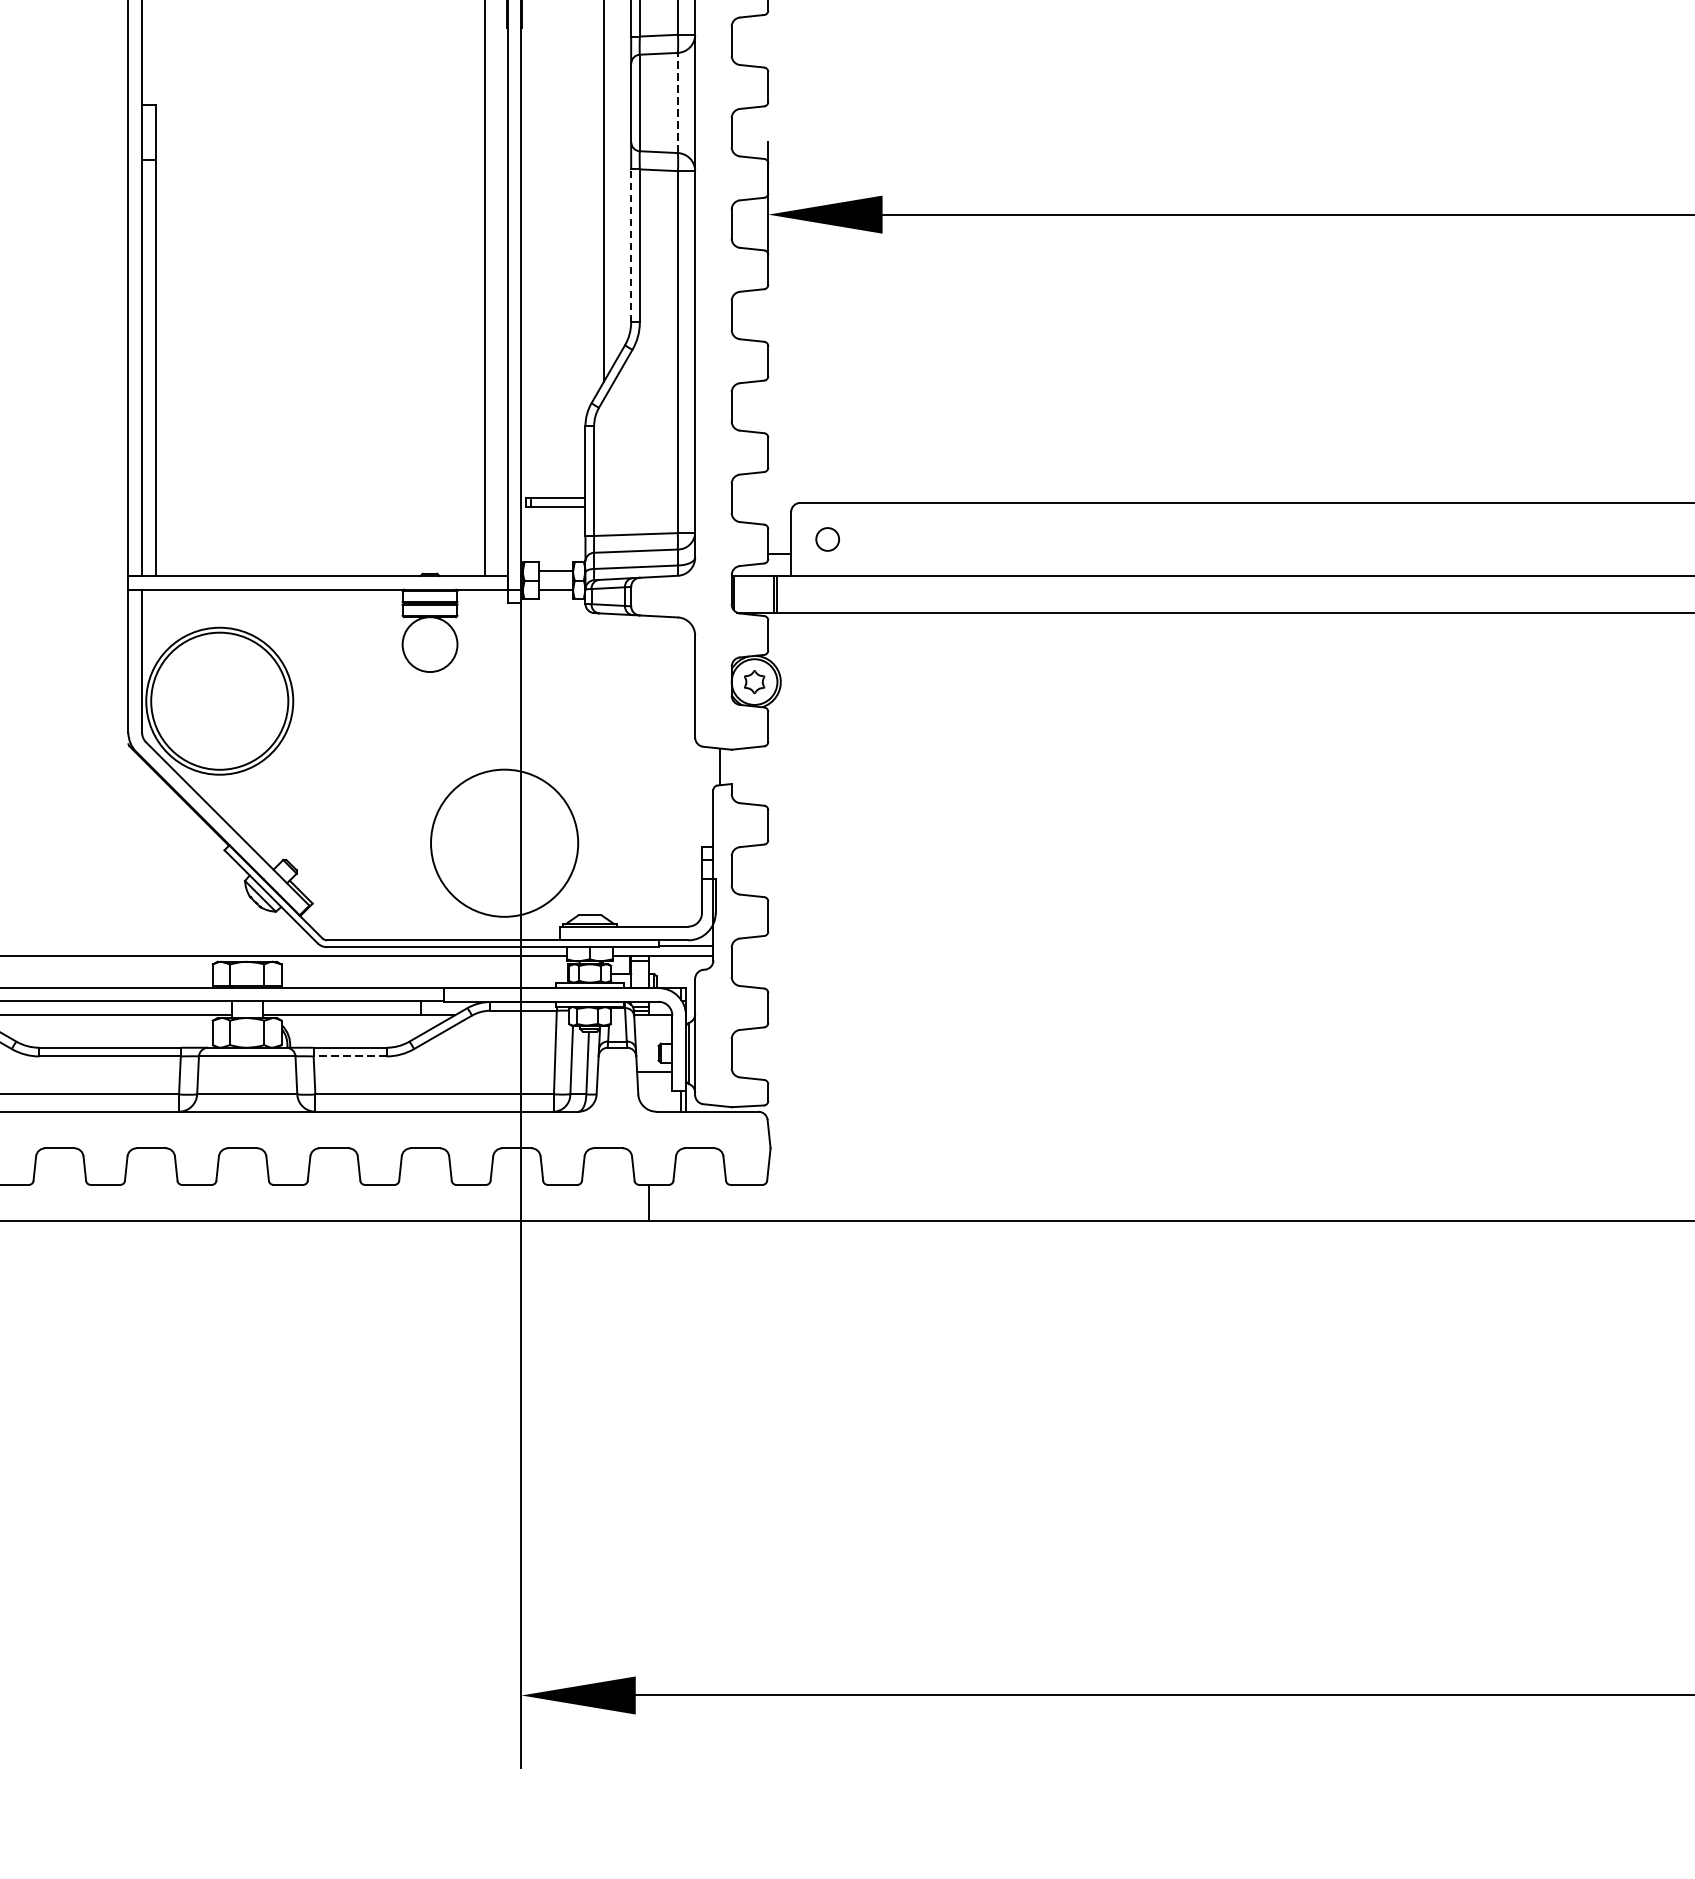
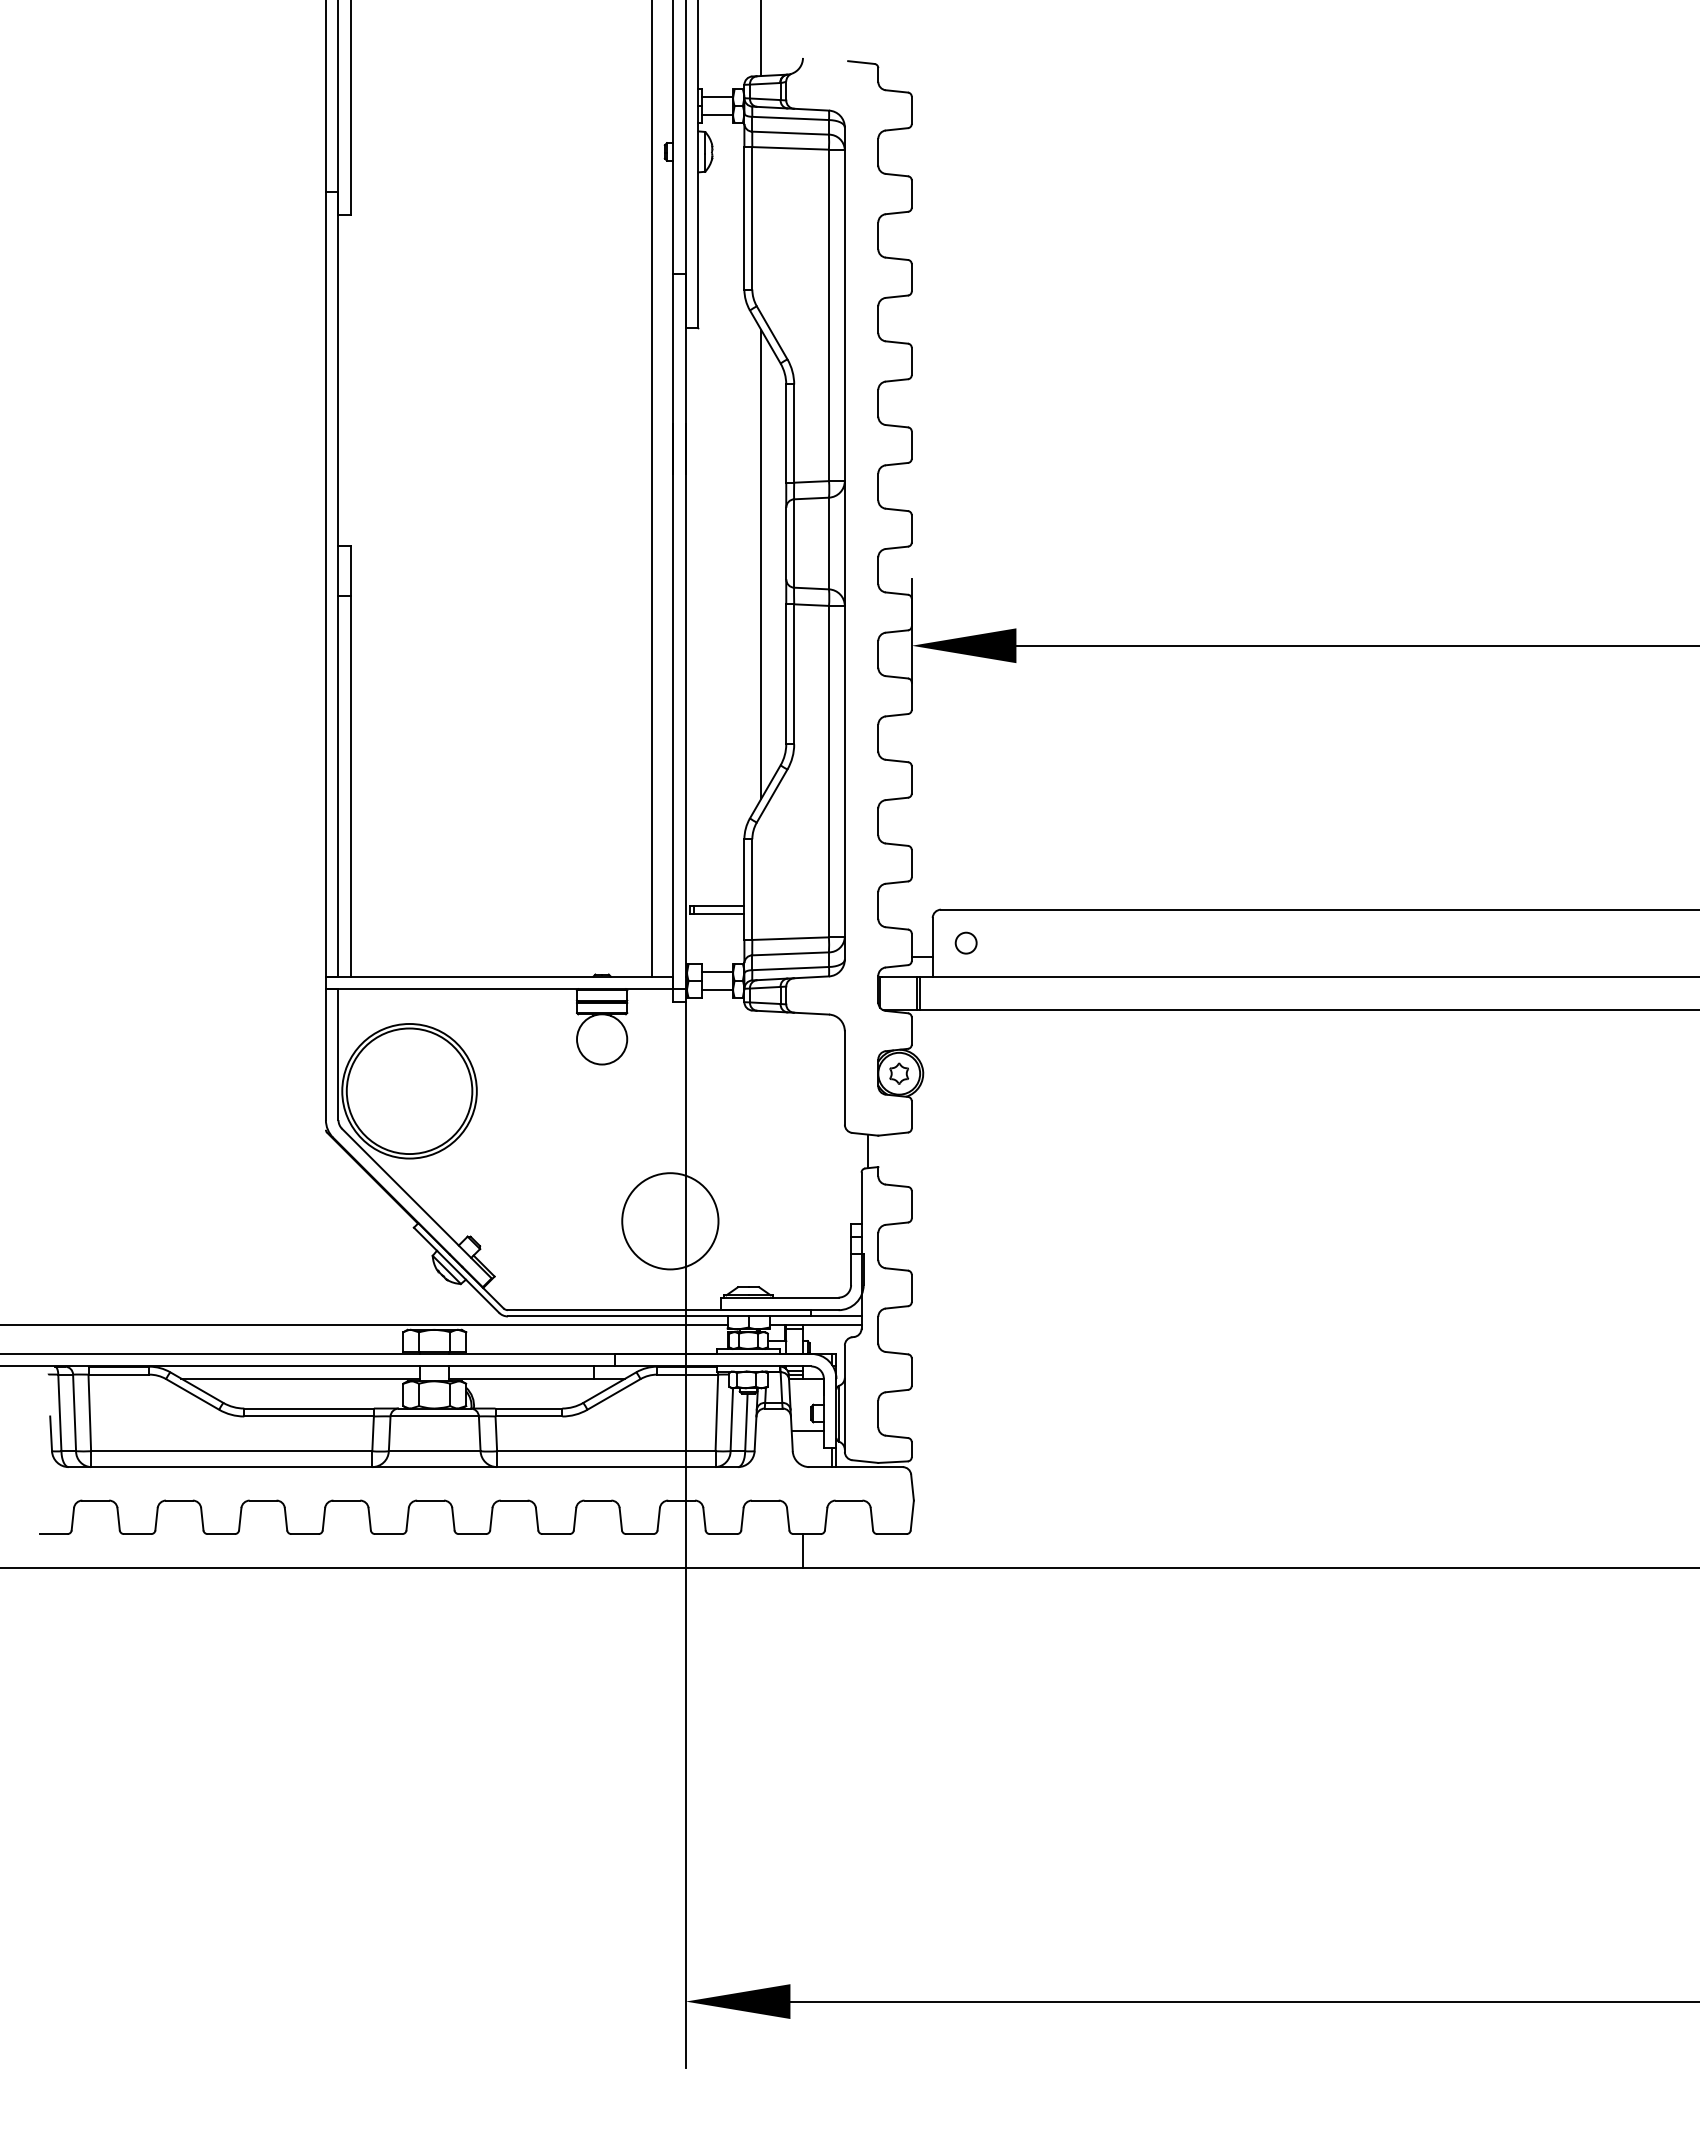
line: (677, 102) -> (828, 543), dashed -> solid
line: (631, 244) -> (786, 673), dashed -> solid
circle: (504, 843) -> (670, 1221), size x0.71
line: (349, 1056) -> (528, 1416), dashed -> solid

